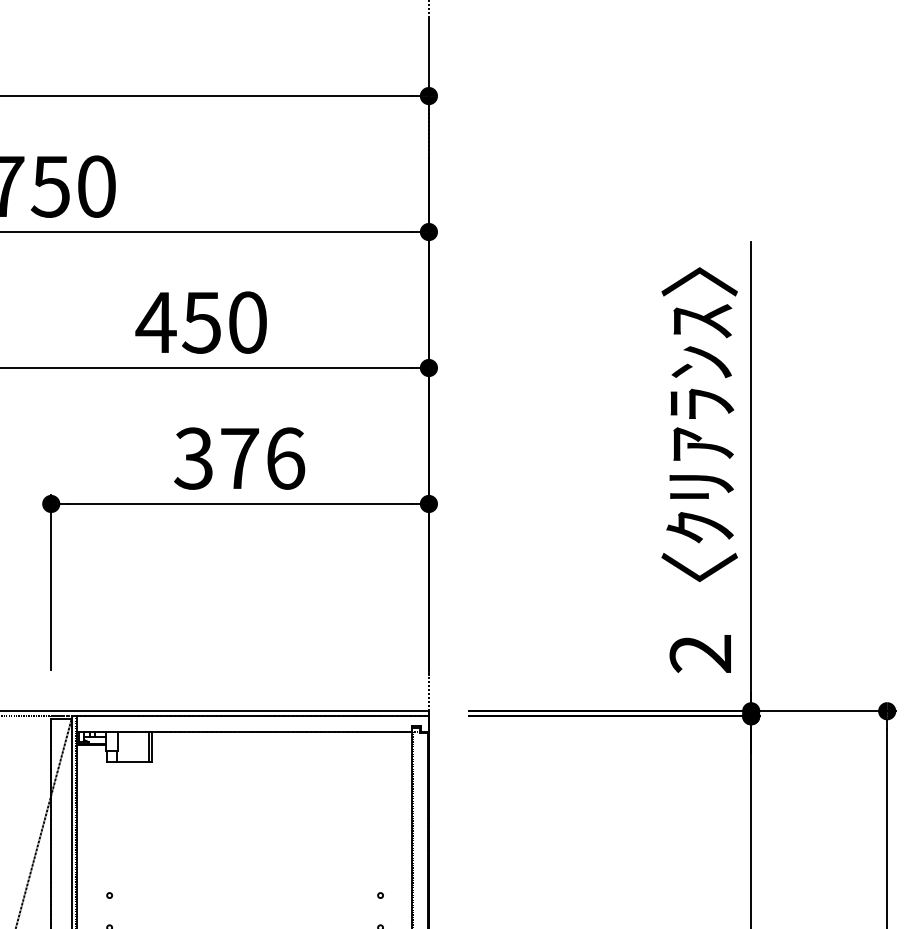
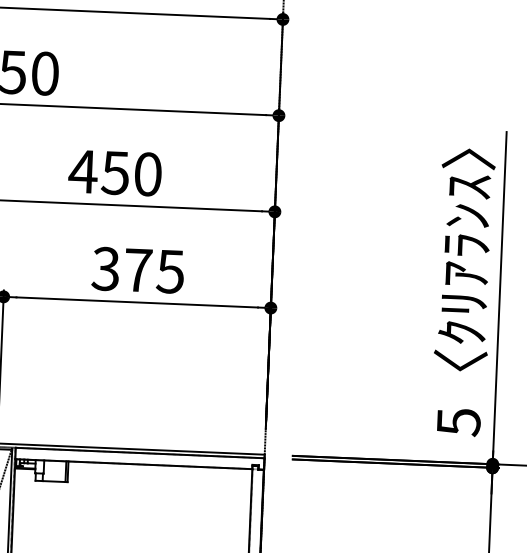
text: (285, 458) -> (170, 271), 376 -> 375
text: (700, 654) -> (458, 422), 2 -> 5

